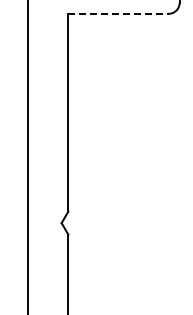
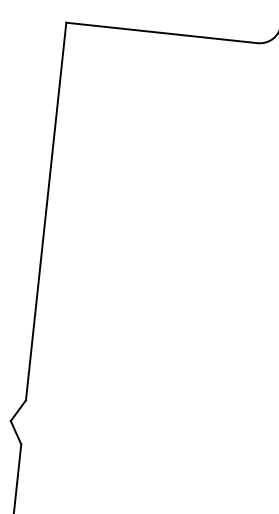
line: (118, 13) -> (162, 32), dashed -> solid

